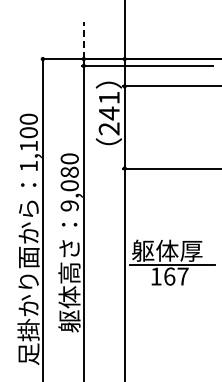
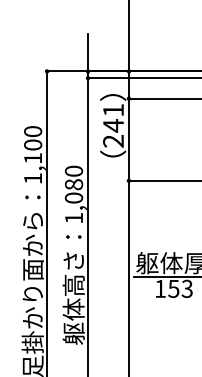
line: (83, 40) -> (87, 52), dashed -> solid
text: (69, 205) -> (73, 217), 9,080 -> 1,080
text: (175, 276) -> (179, 288), 167 -> 153

